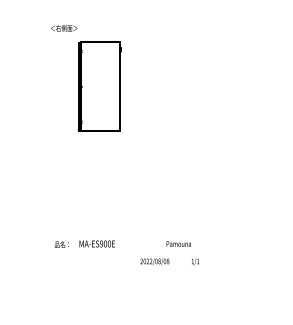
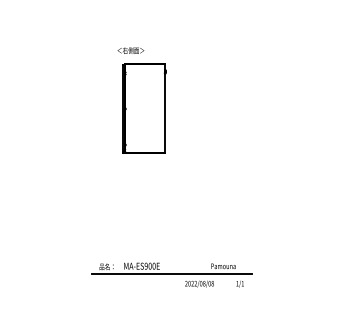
text: (63, 28) -> (130, 50), moved
line: (126, 252) -> (171, 274), added

